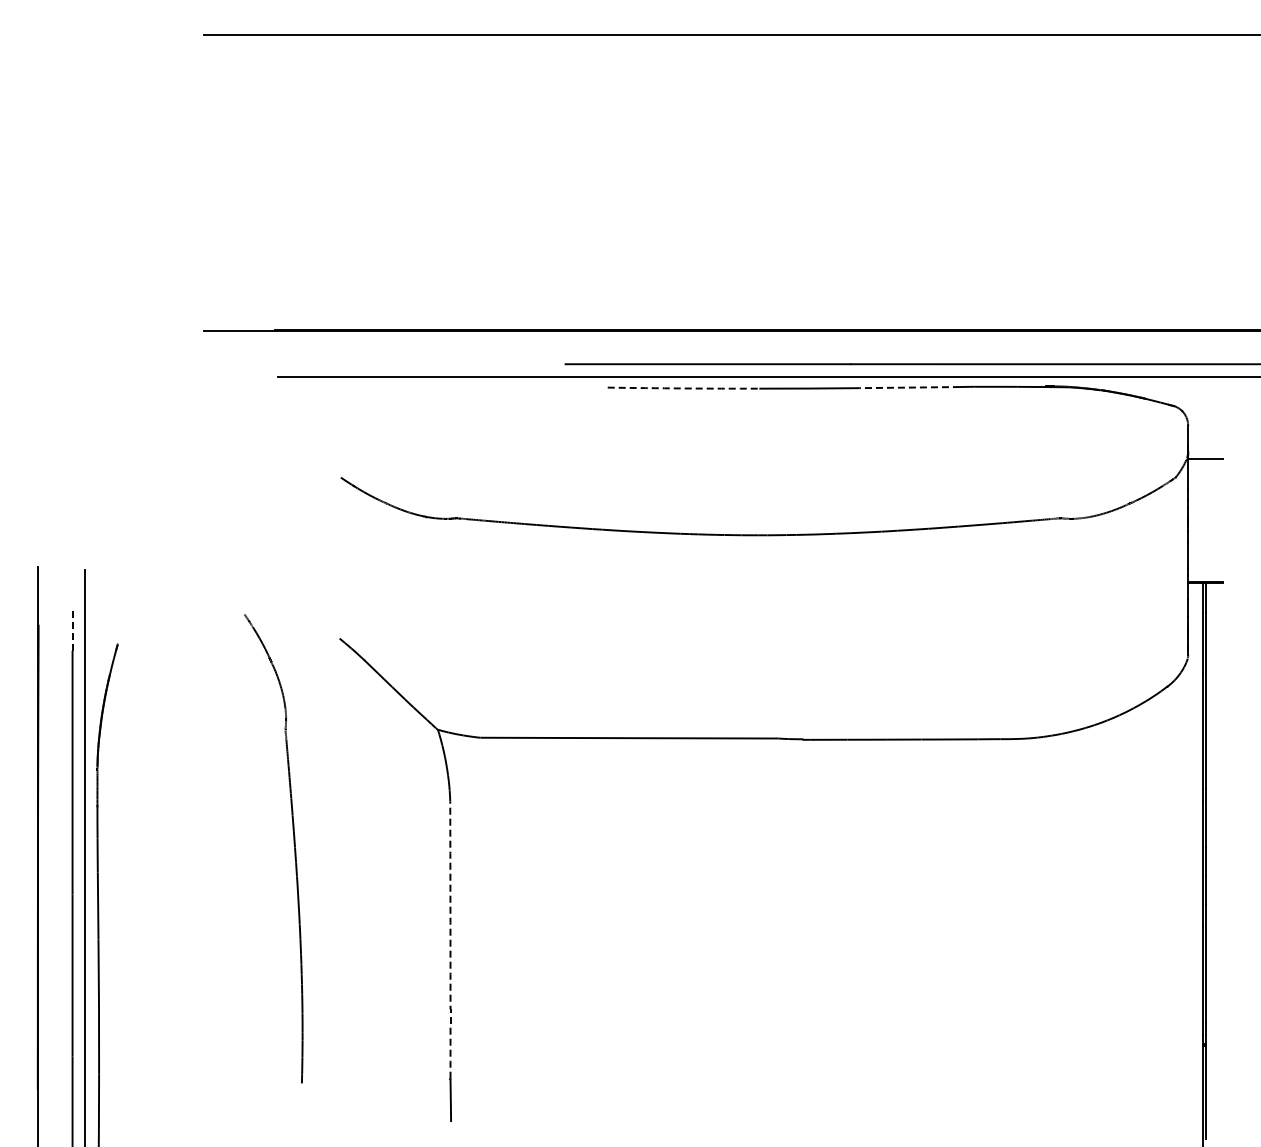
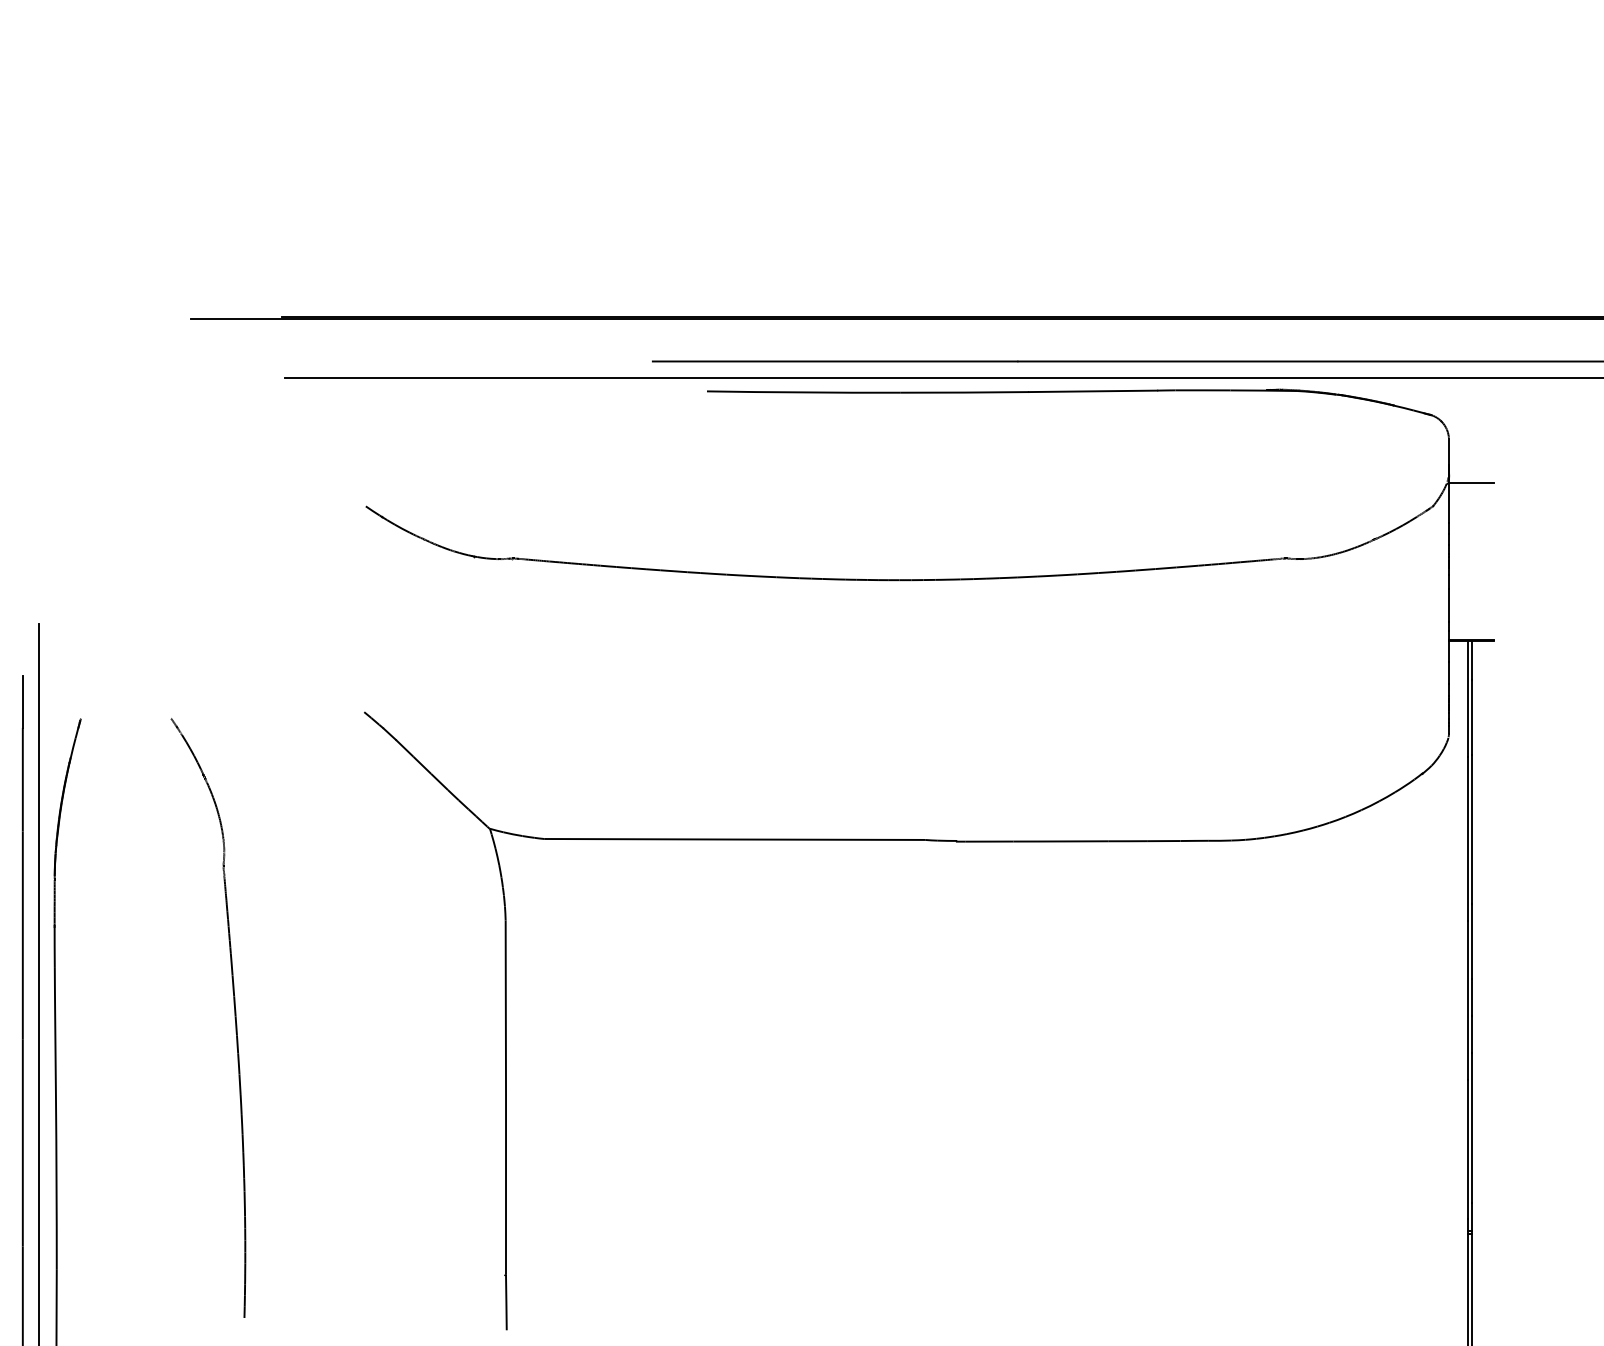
line: (909, 387) -> (1092, 391), dashed -> solid
arc: (683, 388) -> (803, 392), dashed -> solid
line: (72, 630) -> (22, 701), dashed -> solid
part: (293, 844) -> (233, 1012), moved
arc: (450, 940) -> (505, 1098), dashed -> solid

